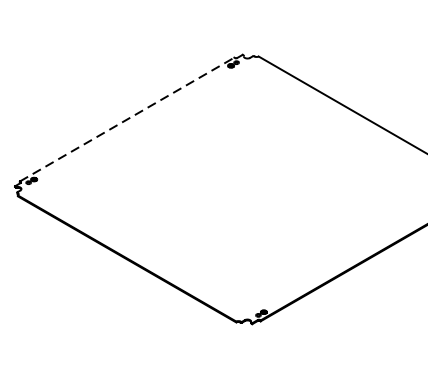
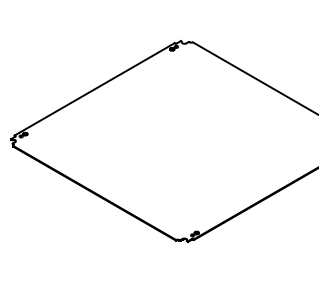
line: (128, 119) -> (95, 89), dashed -> solid

